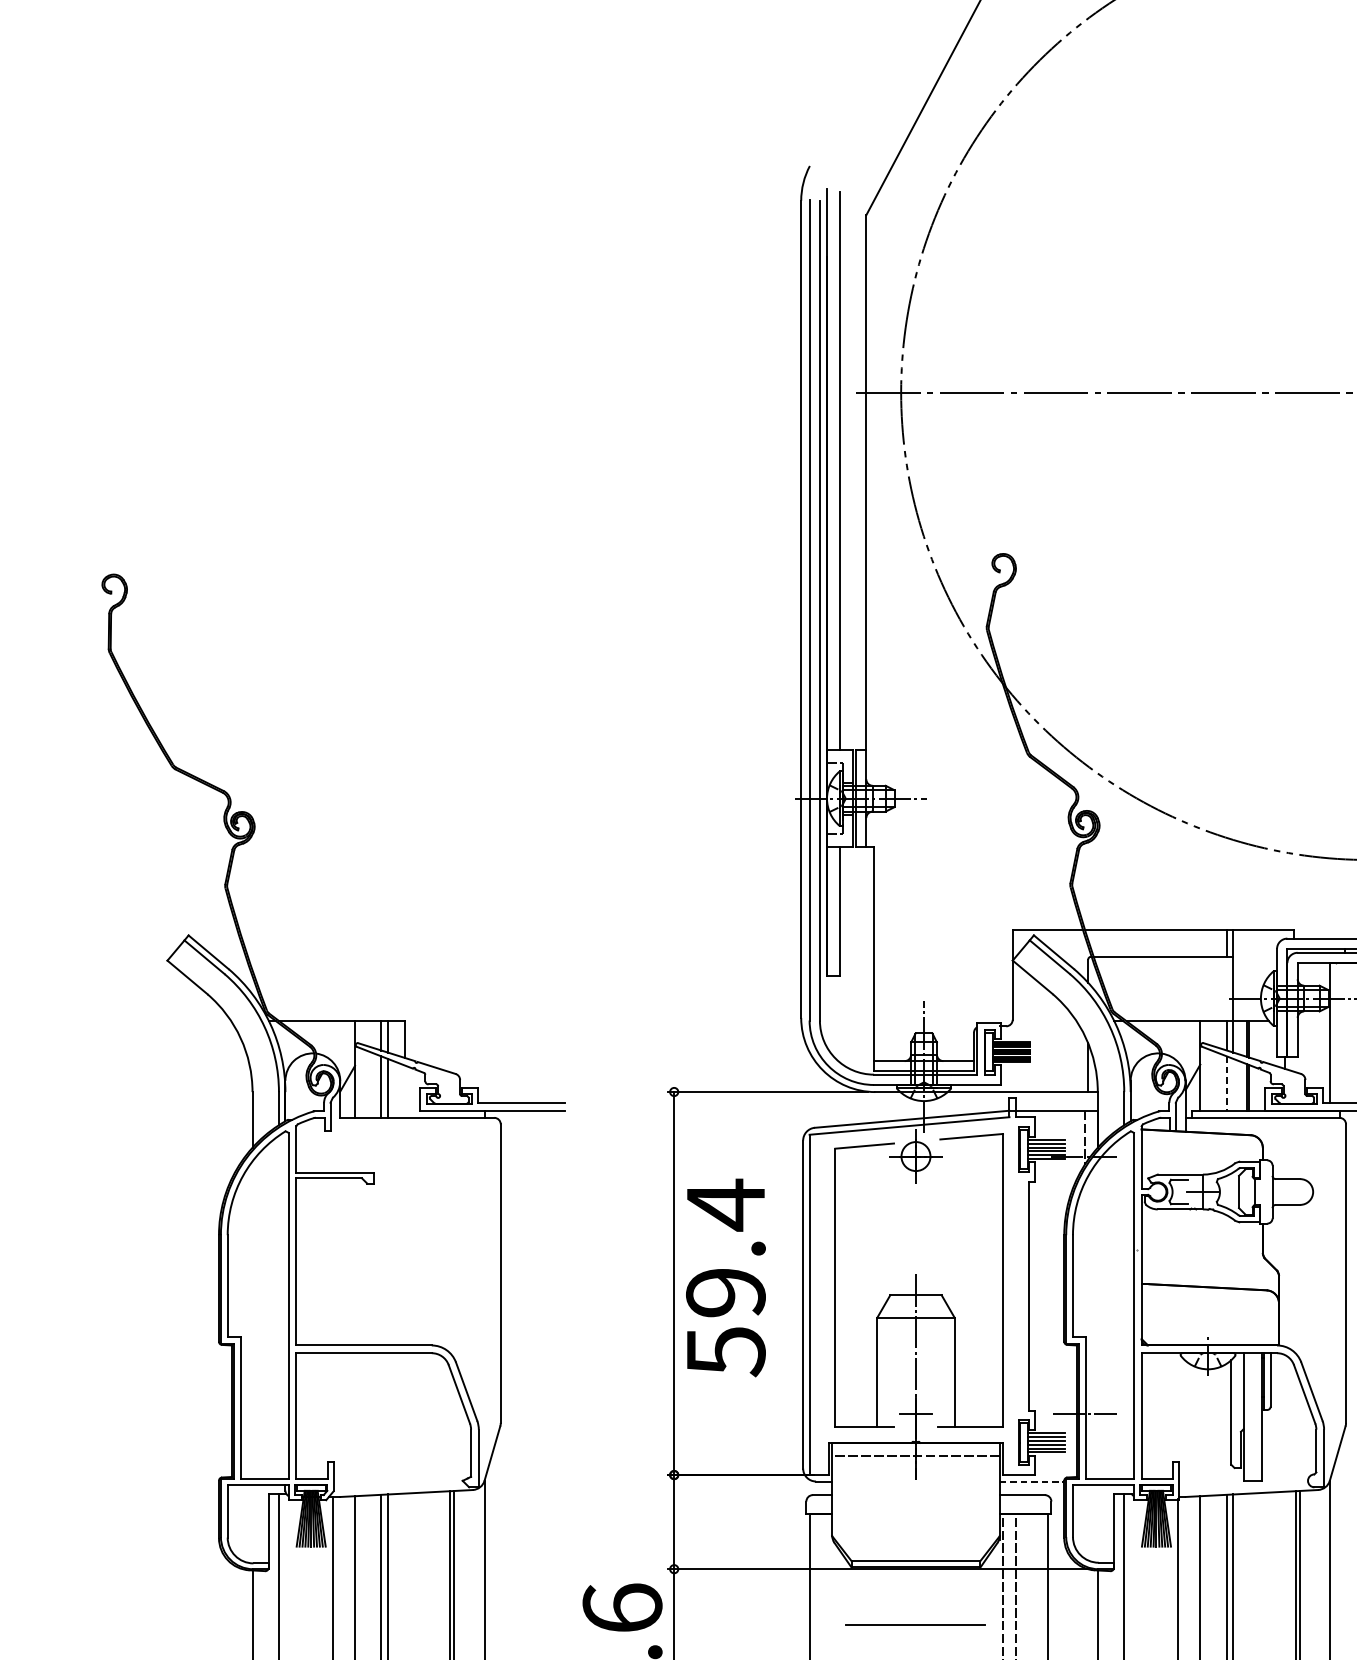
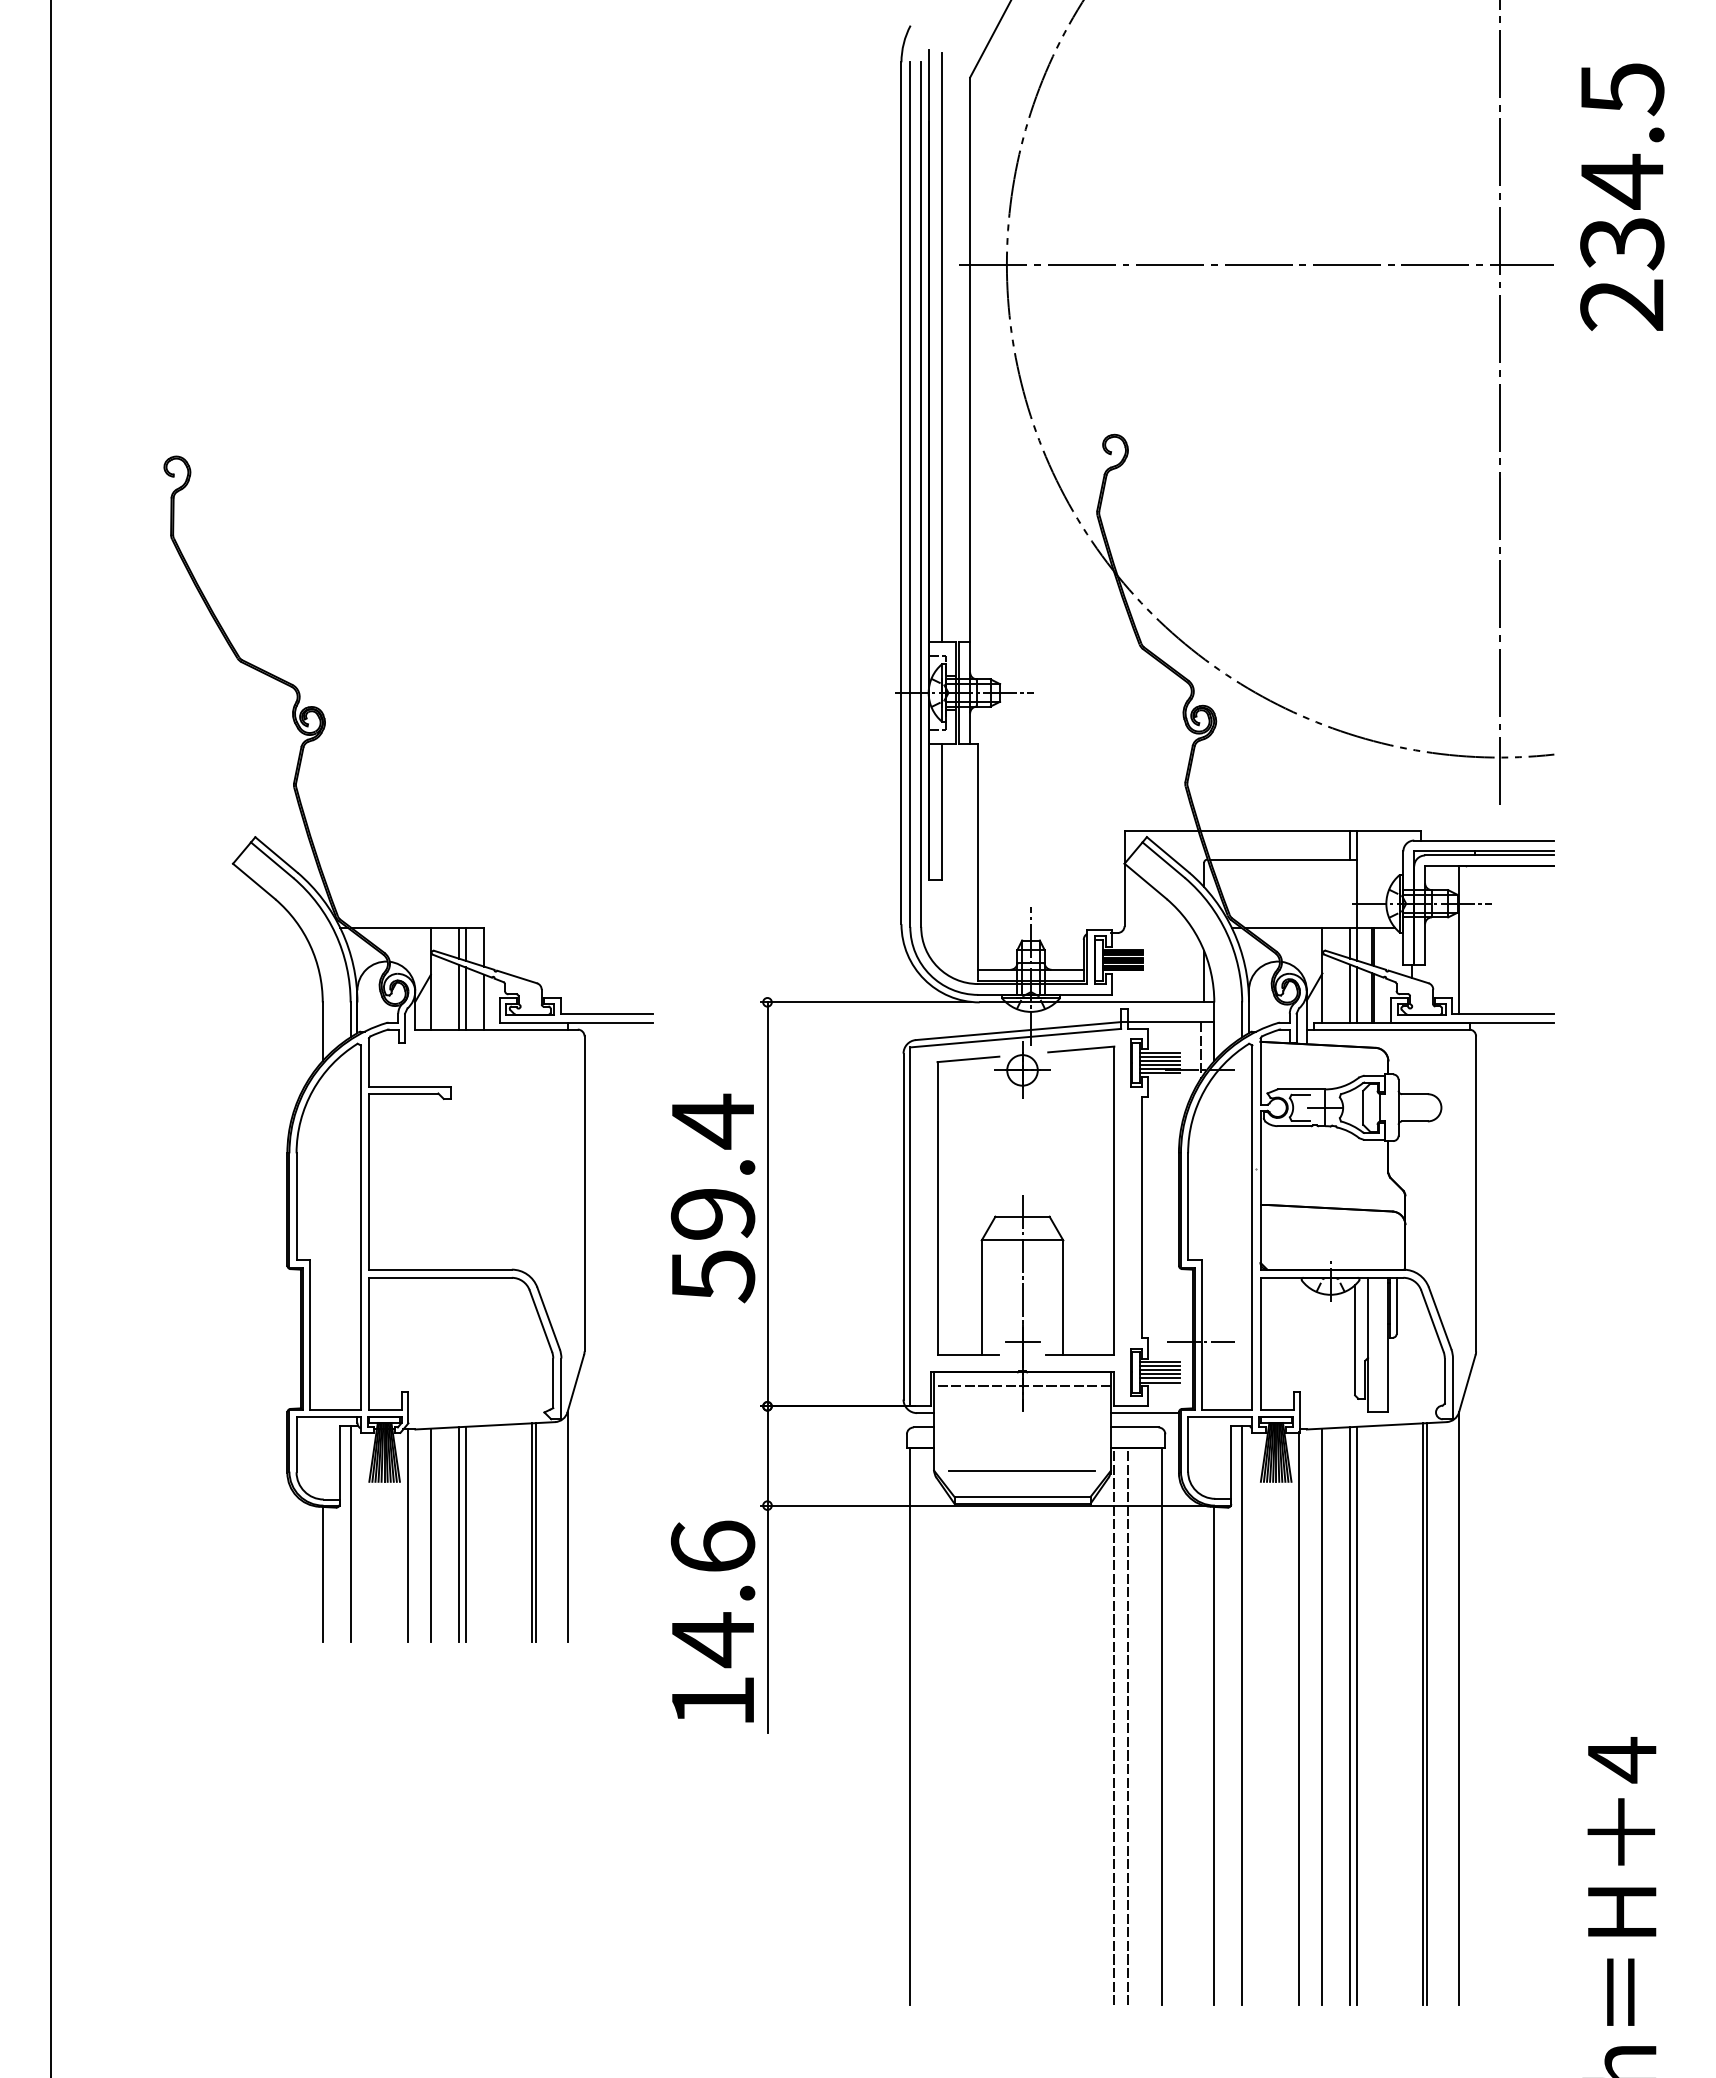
line: (1226, 1084) -> (1350, 994), dashed -> solid
line: (1233, 1084) -> (1357, 994), added
line: (404, 1091) -> (483, 1001), added
text: (725, 1278) -> (712, 1198), moved
line: (1032, 1481) -> (1145, 1413), dashed -> solid
line: (915, 1625) -> (1021, 1470), moved

